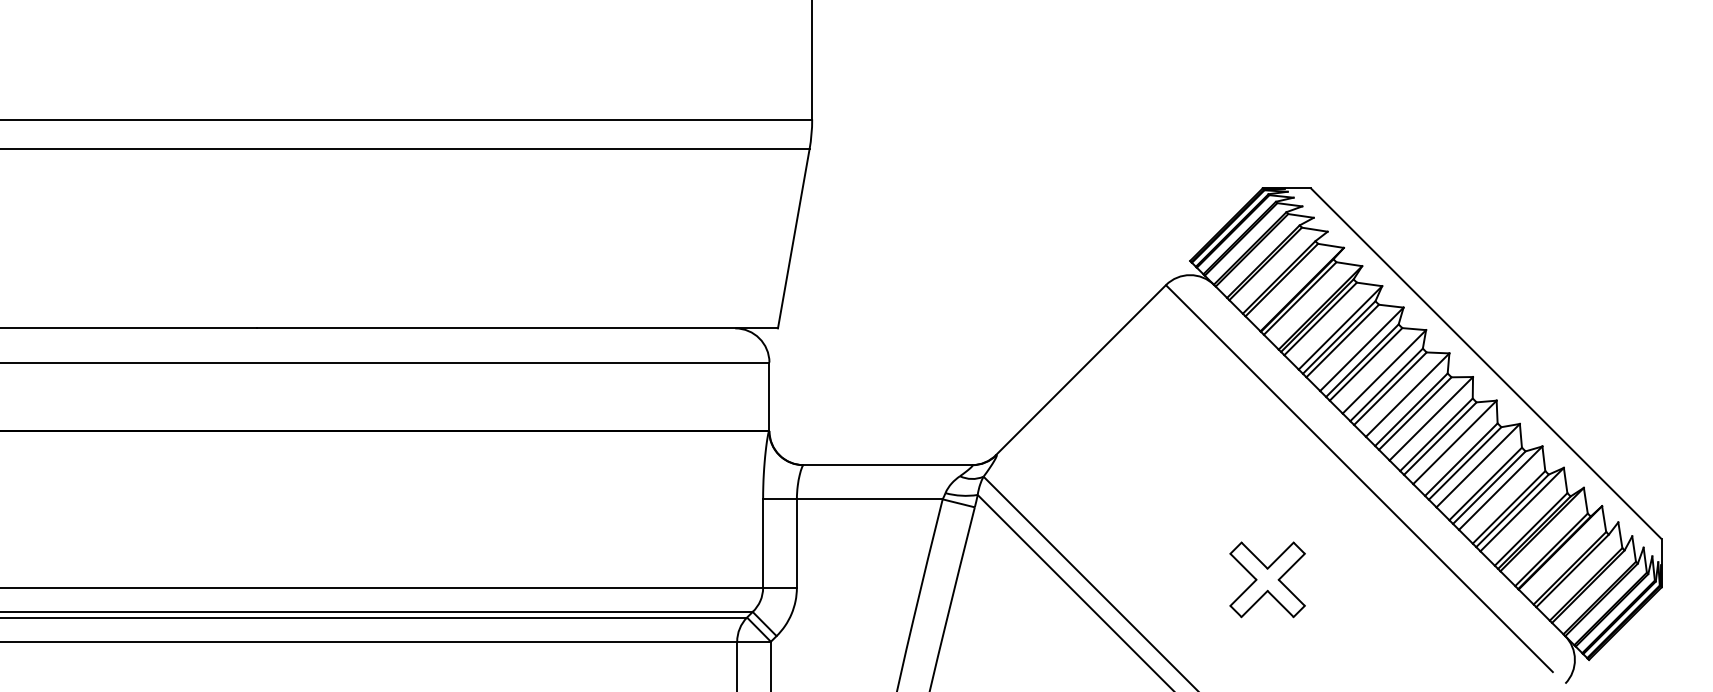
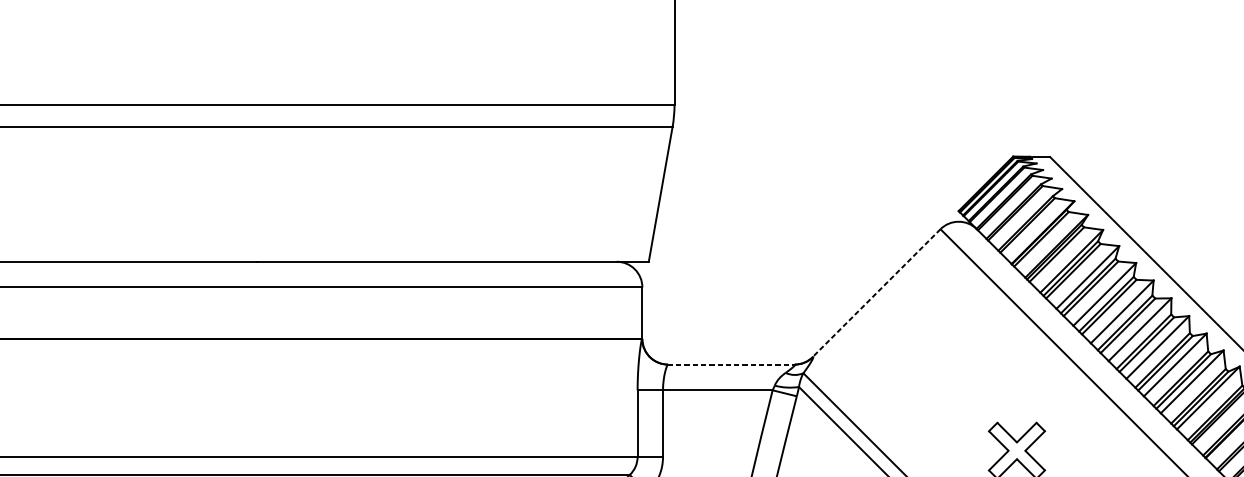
line: (1080, 370) -> (876, 293), solid -> dashed
line: (887, 465) -> (731, 364), solid -> dashed

